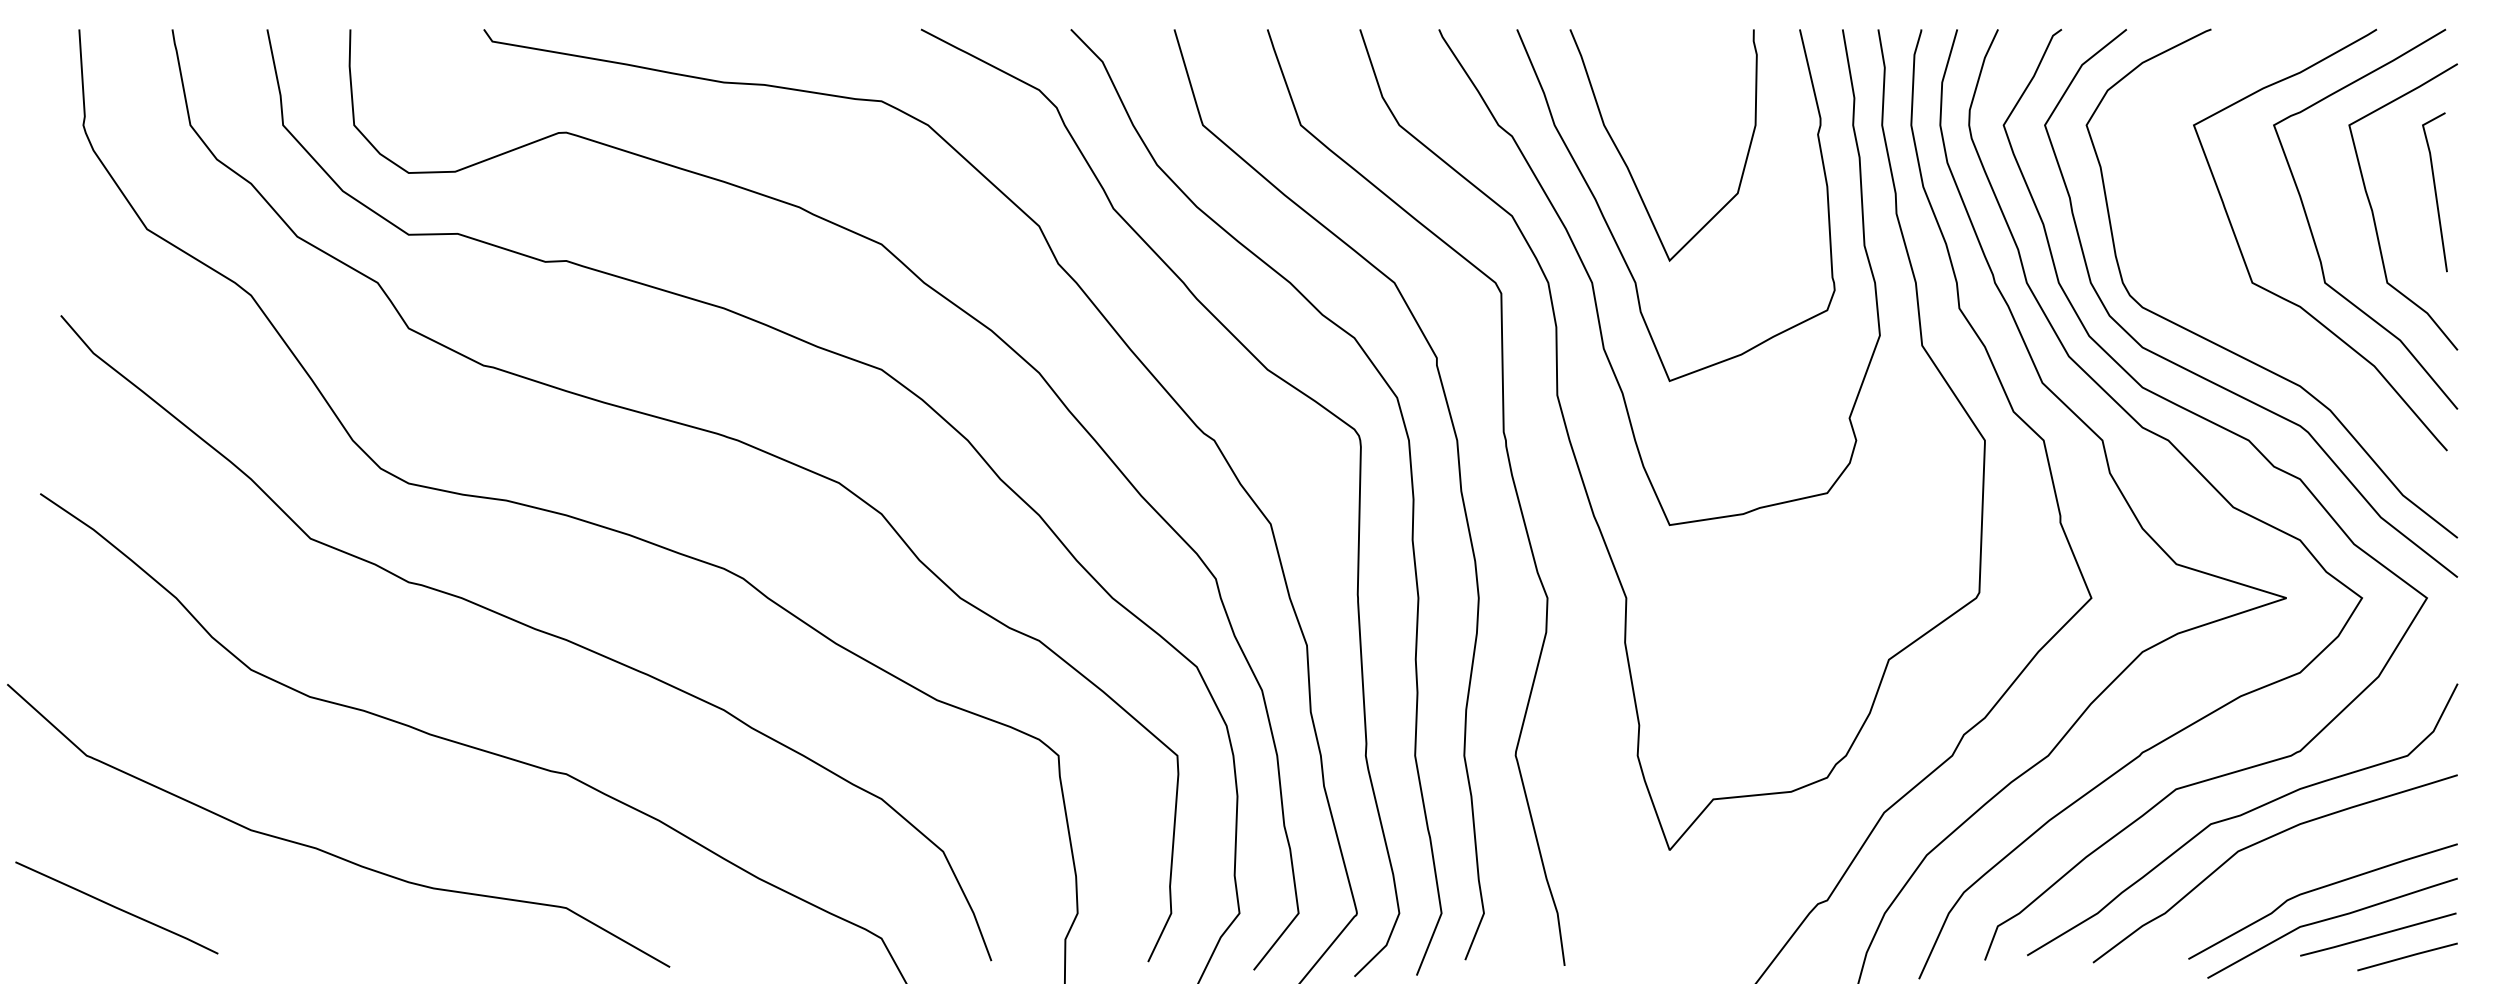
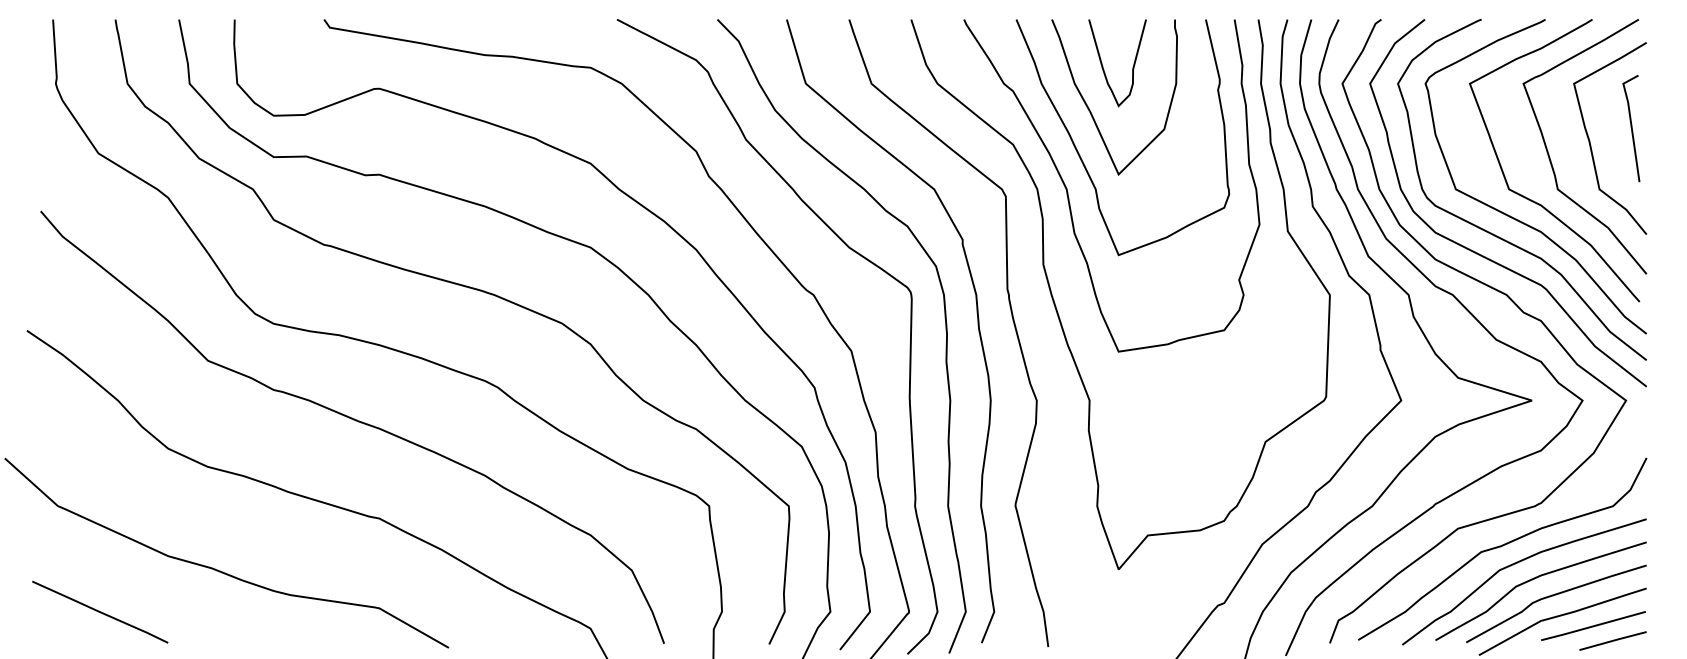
curve: (1647, 99) -> (1103, 66), added
curve: (2260, 324) -> (1514, 217), added
curve: (2294, 863) -> (1537, 578), added
line: (117, 906) -> (100, 611), moved

